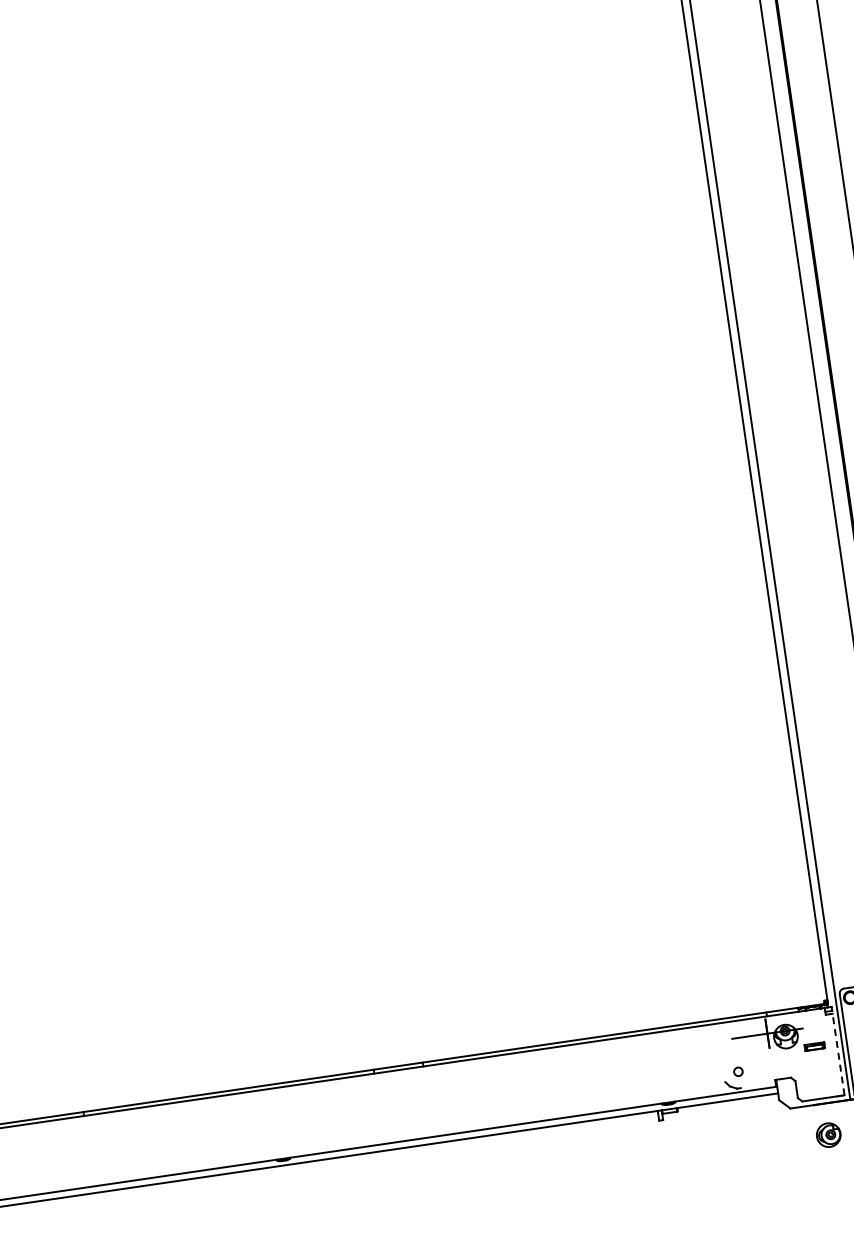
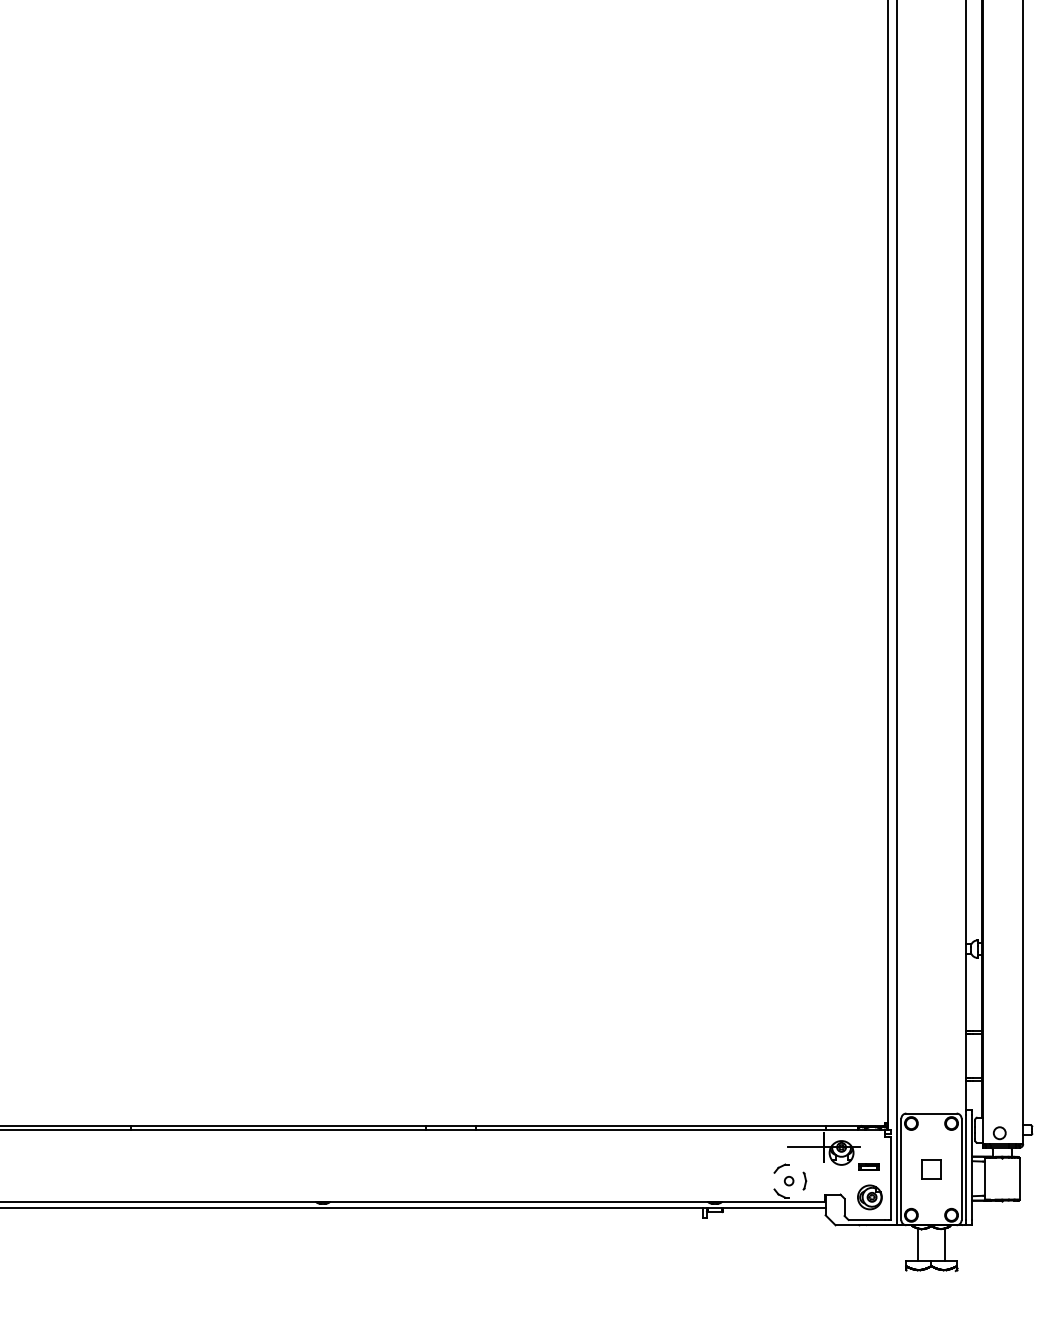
line: (838, 1054) -> (891, 1178), dashed -> solid
part: (729, 1060) -> (781, 1168), added
part: (753, 1068) -> (804, 1180), added
part: (828, 1135) -> (869, 1197), moved

